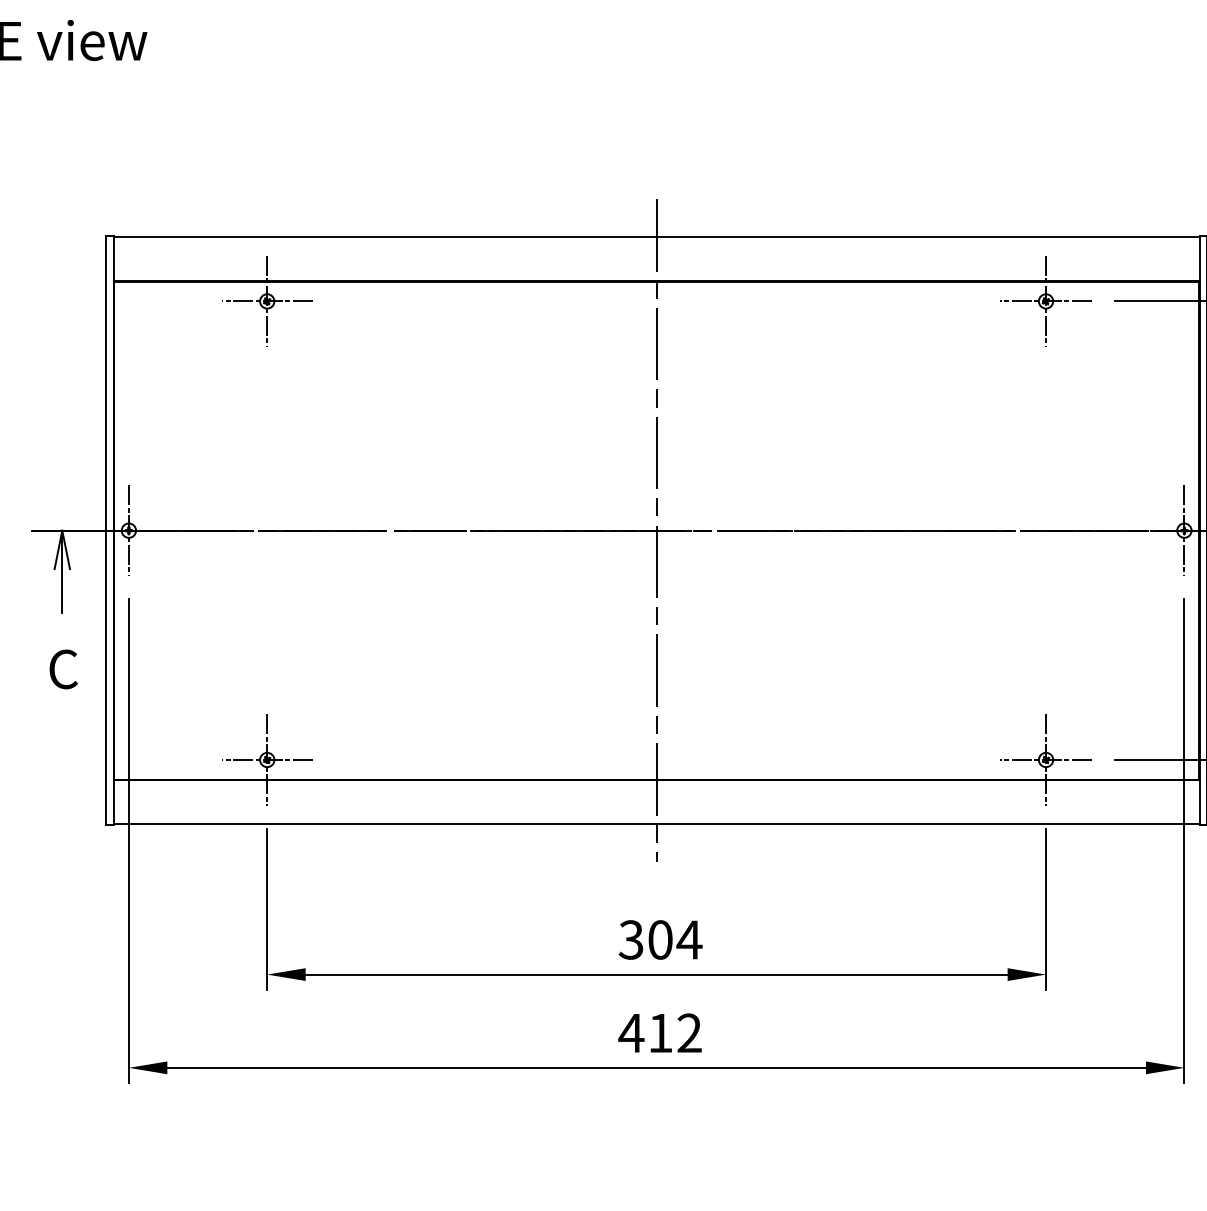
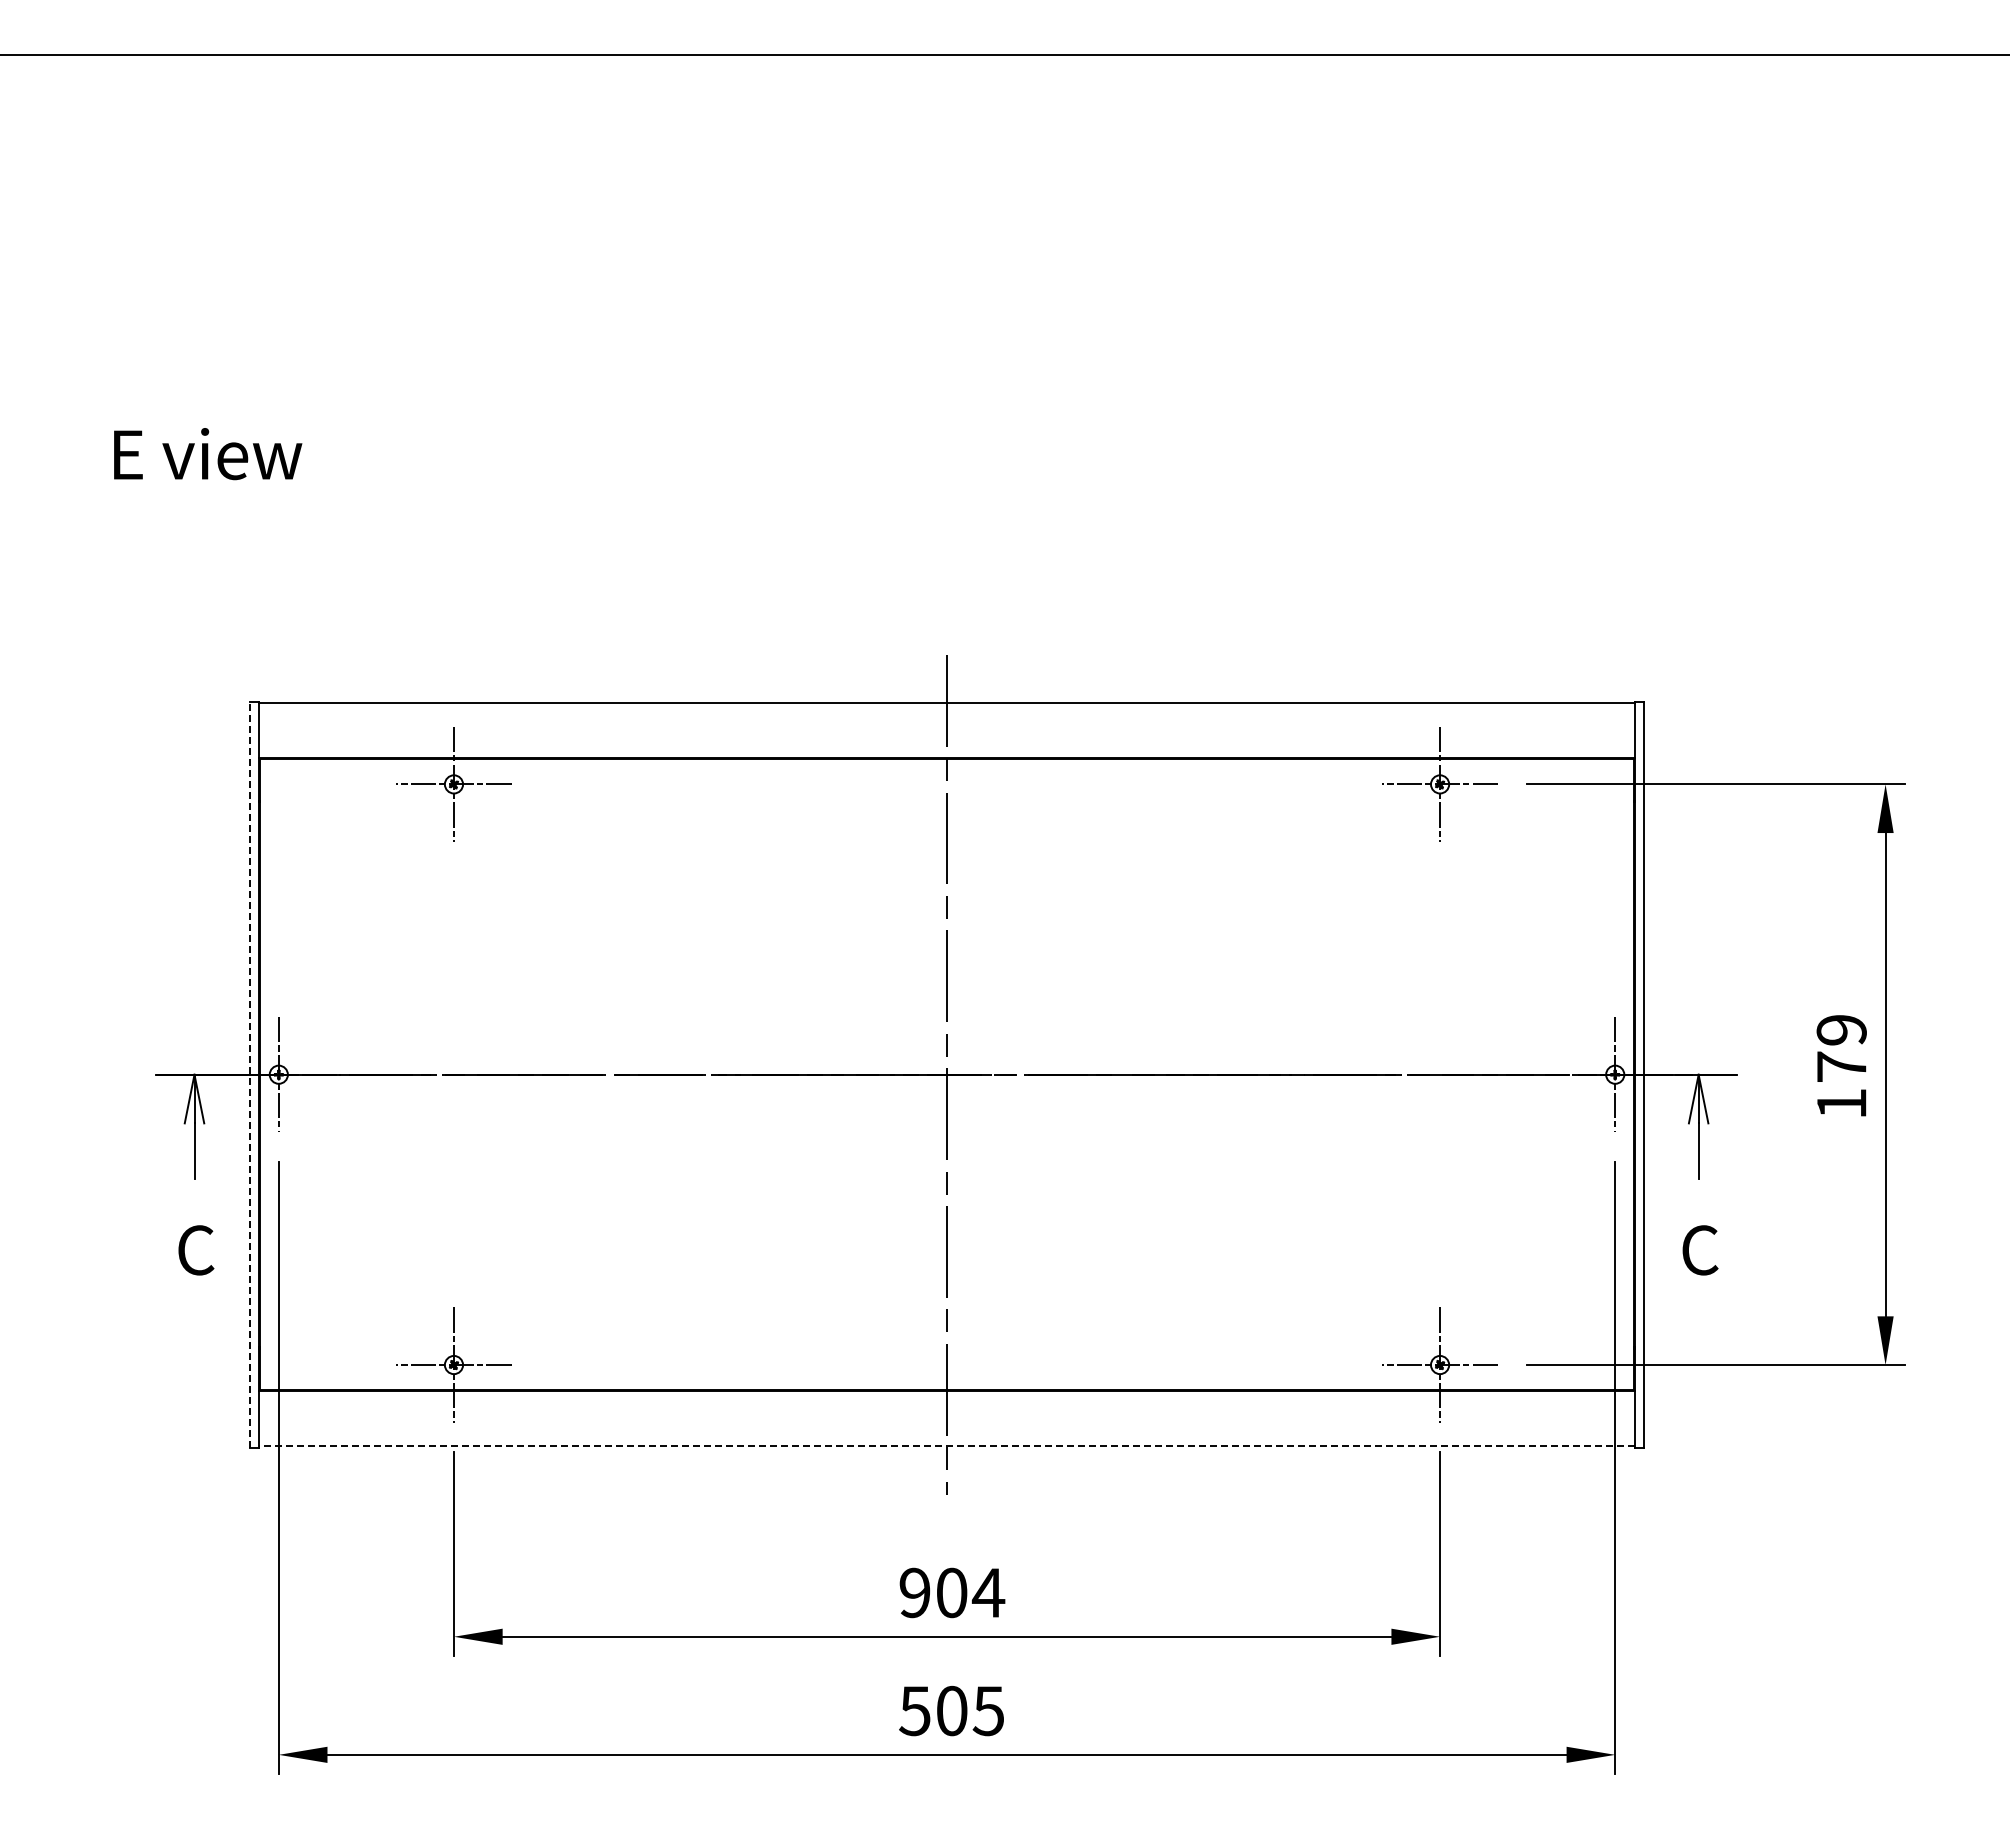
line: (105, 530) -> (249, 1074), solid -> dashed
line: (657, 824) -> (947, 1446), solid -> dashed
text: (630, 940) -> (914, 1593), 304 -> 904
text: (660, 1032) -> (951, 1710), 412 -> 505

